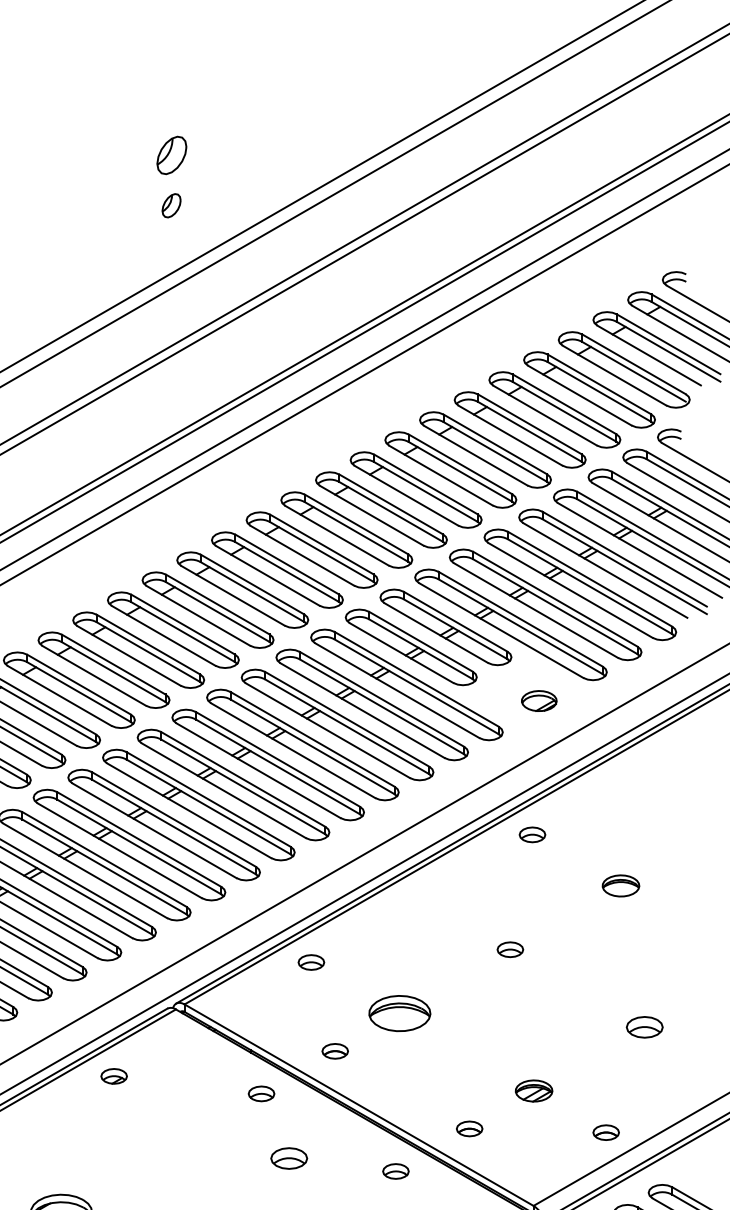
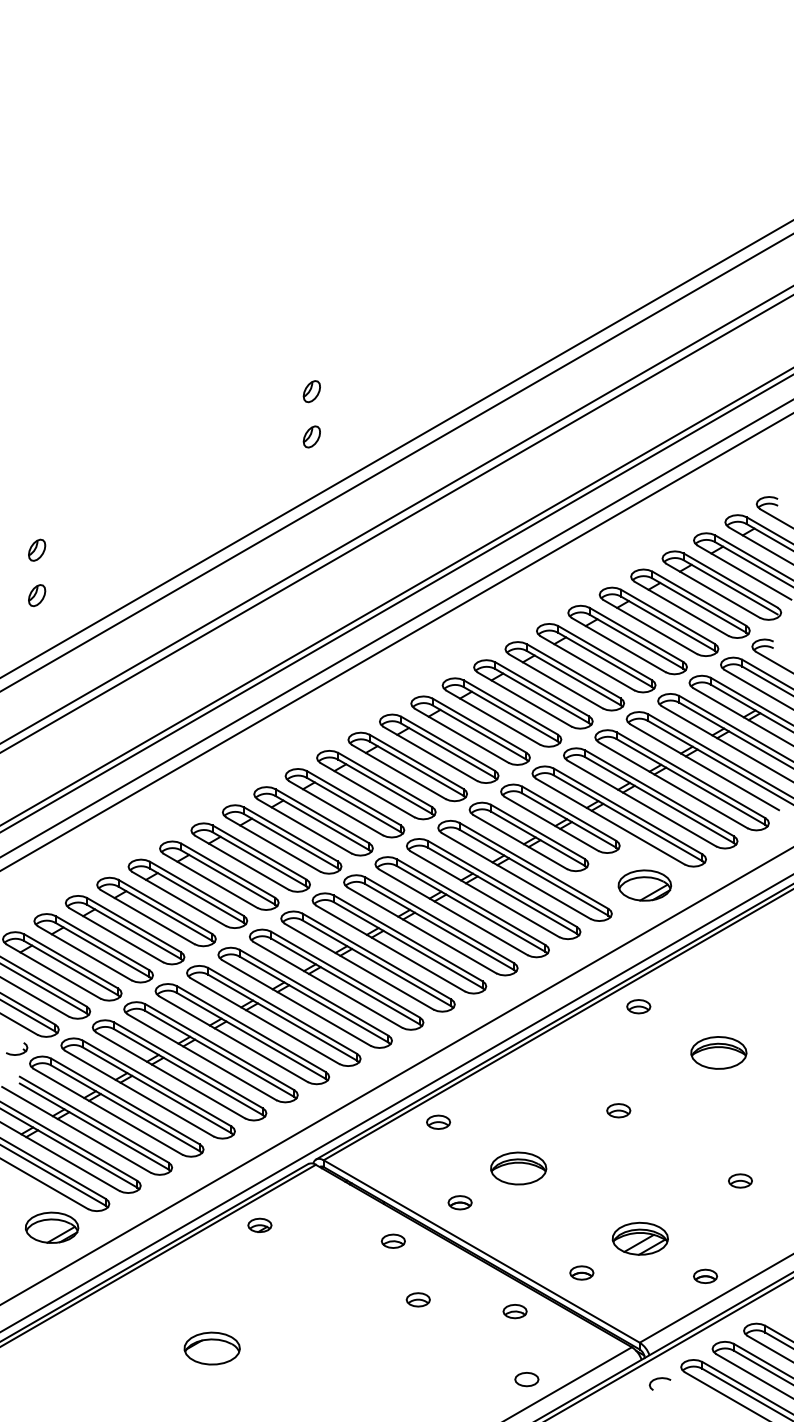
part: (171, 155) -> (311, 391), size x0.62
part: (538, 701) -> (644, 885), size x1.67
part: (620, 885) -> (718, 1052), size x1.67
part: (644, 1026) -> (740, 1180), size x0.71
part: (533, 1090) -> (639, 1238), size x1.67
part: (288, 1158) -> (417, 1299), size x0.71

